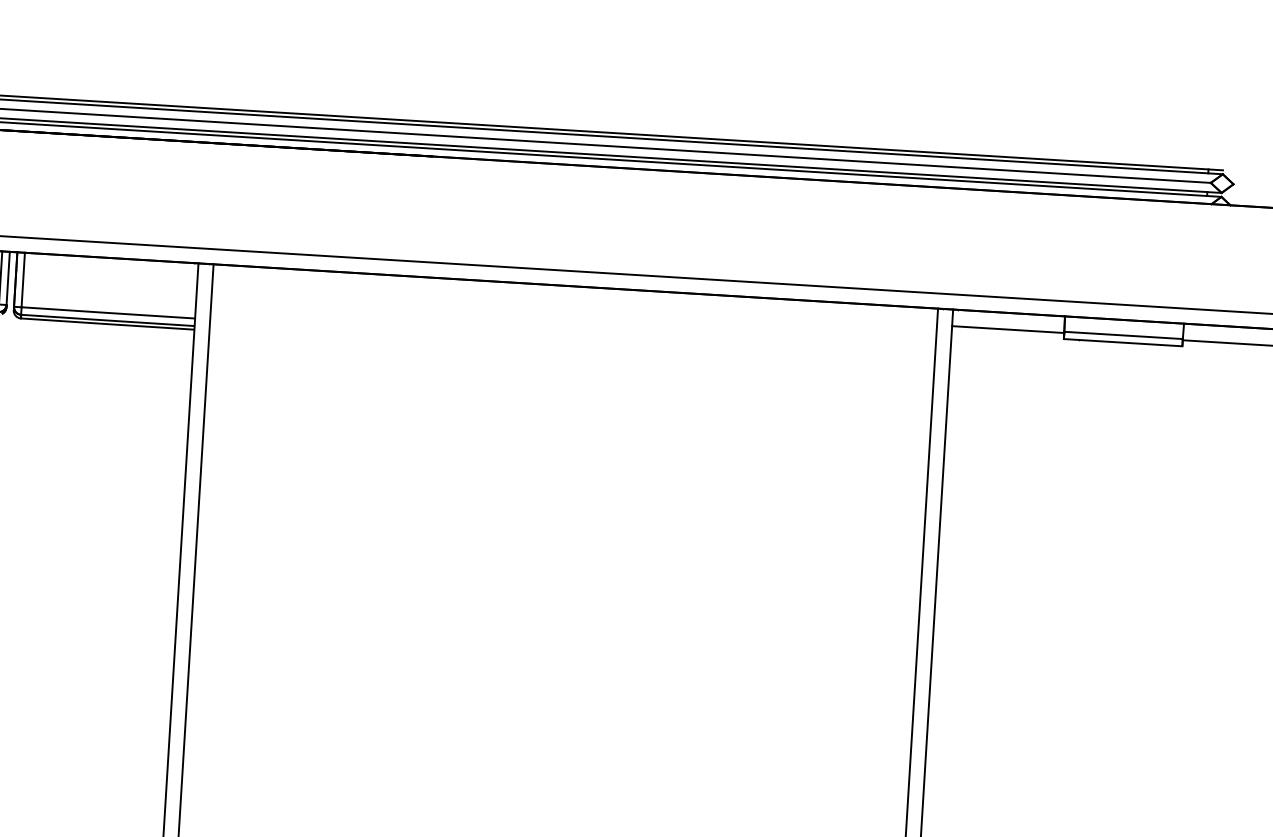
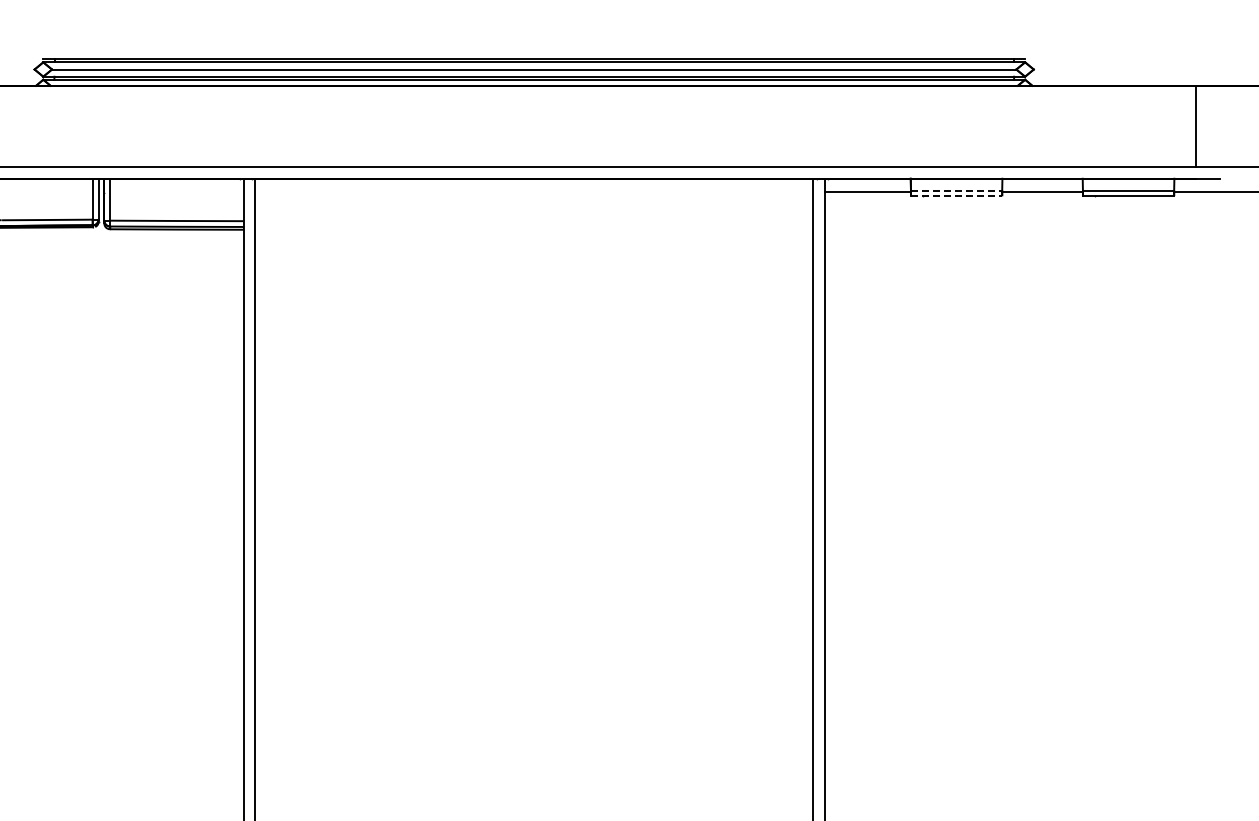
line: (1123, 335) -> (956, 190), solid -> dashed
line: (1122, 343) -> (956, 196), solid -> dashed

